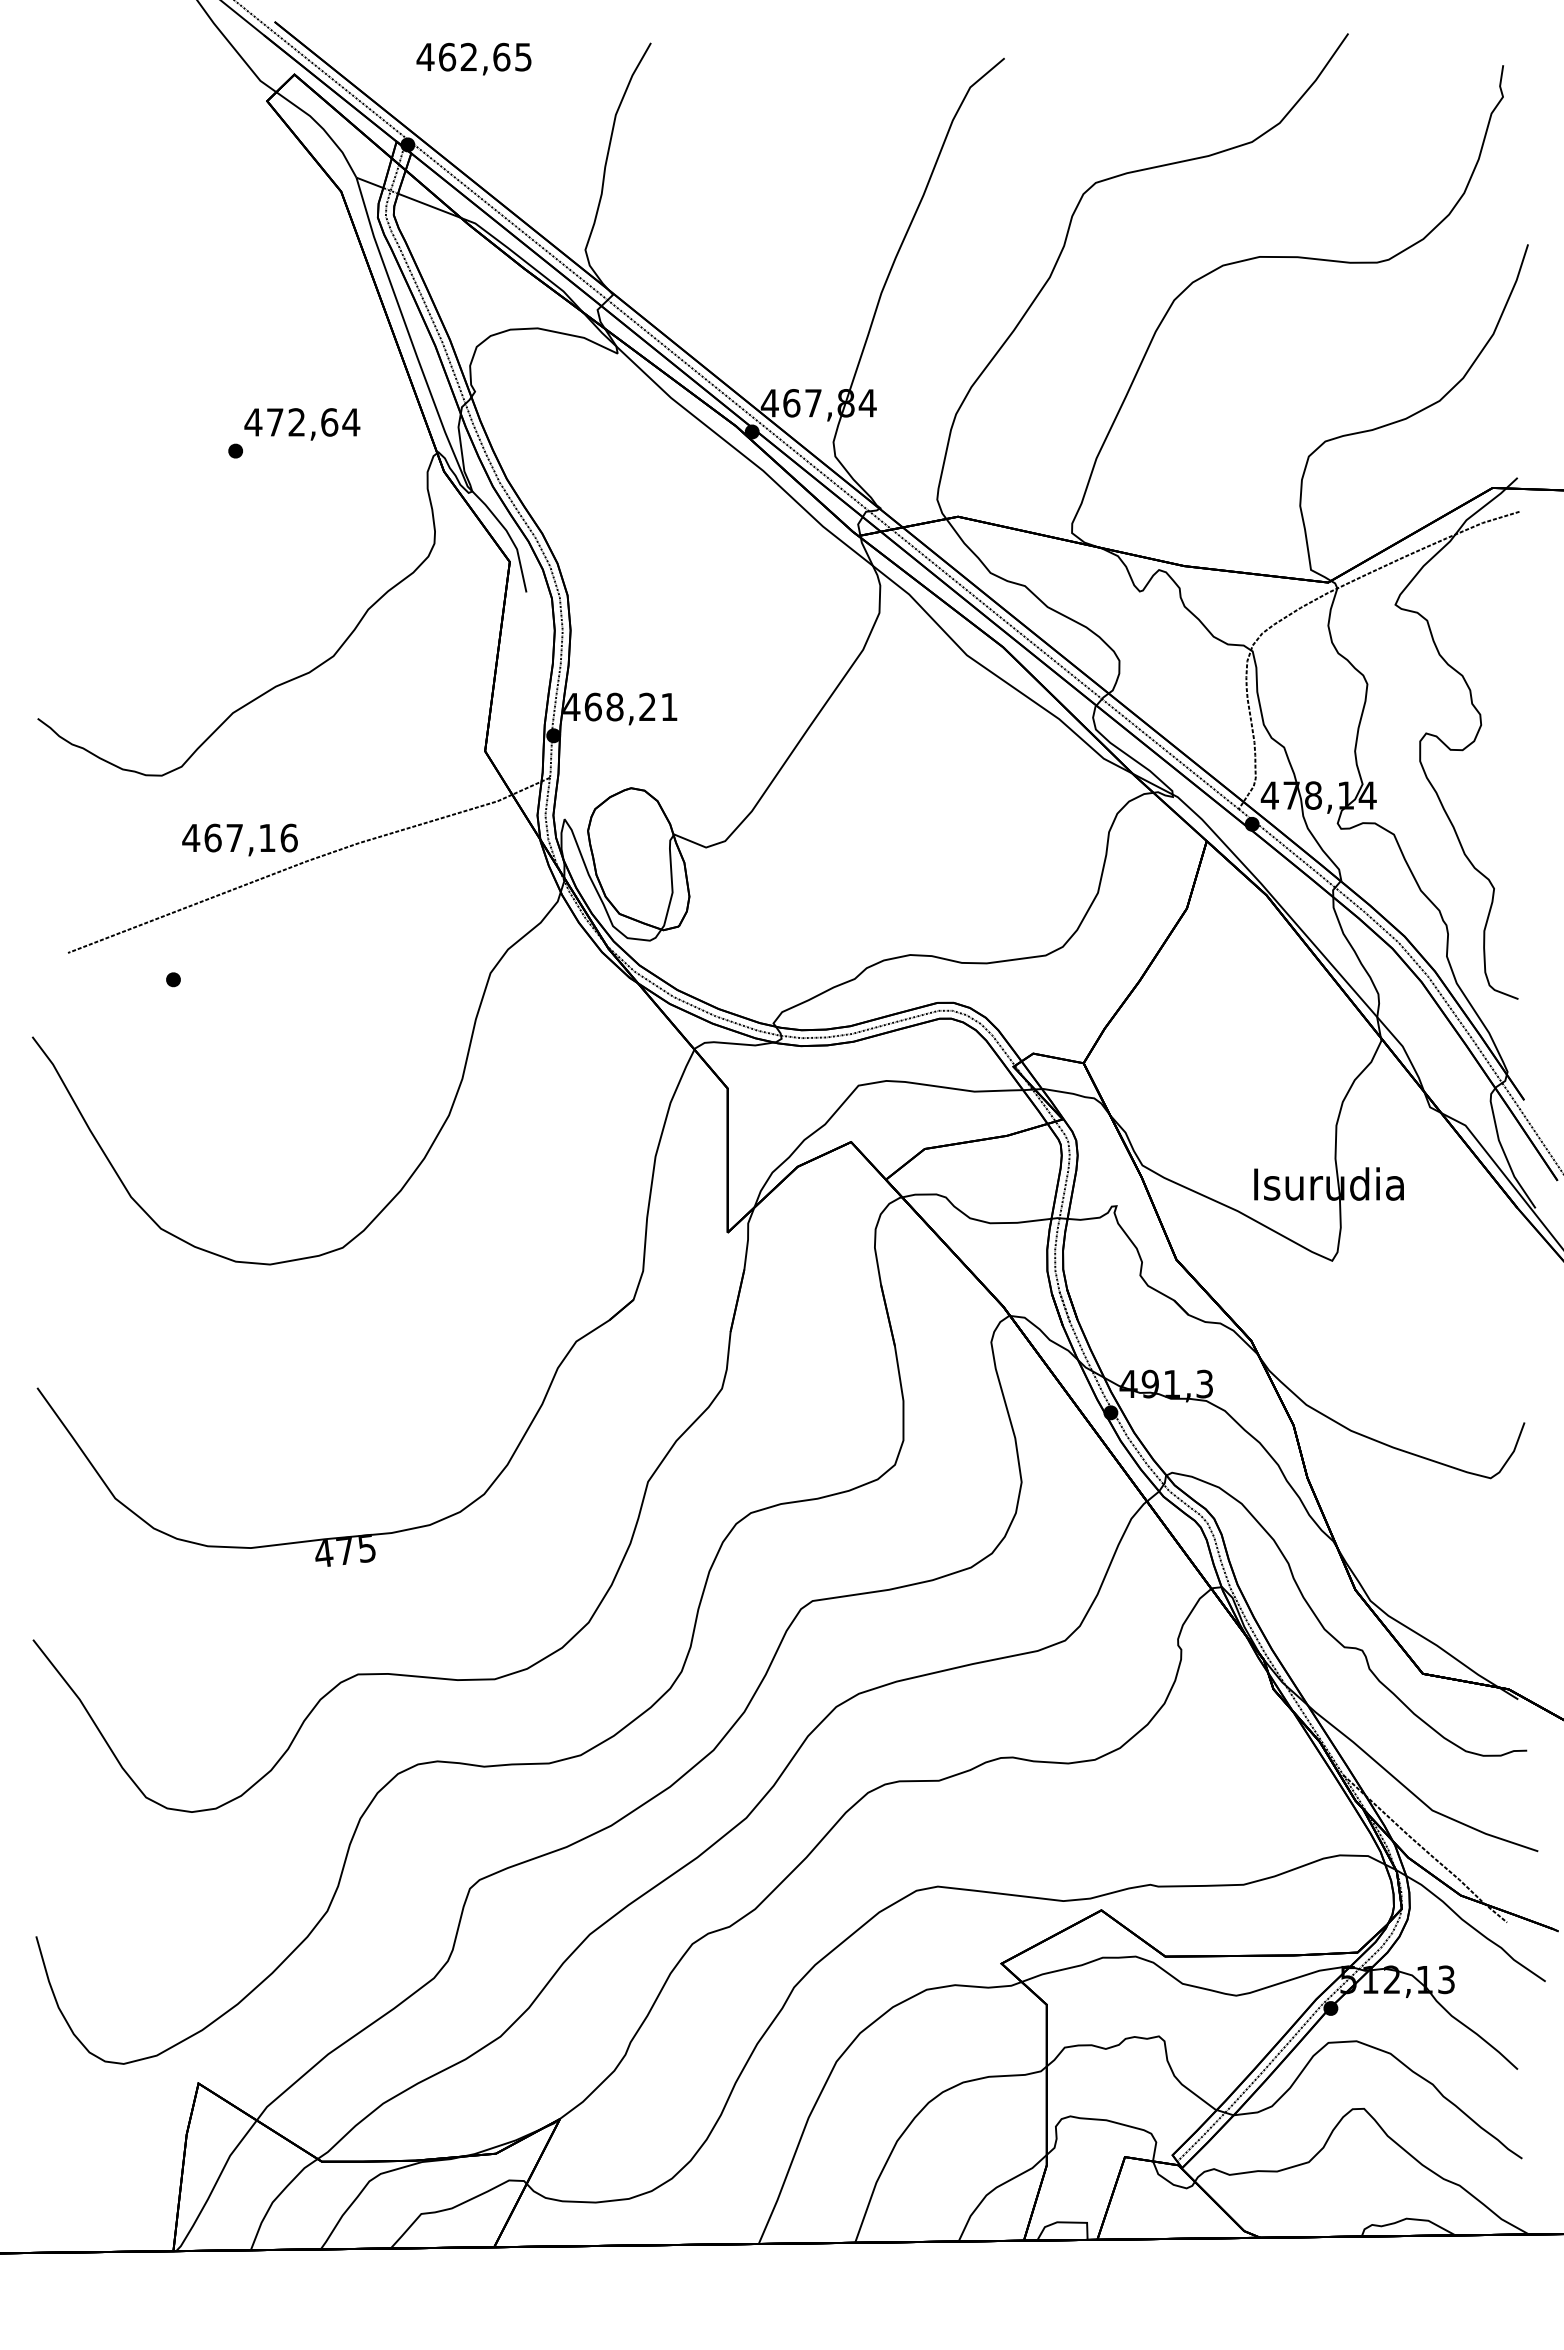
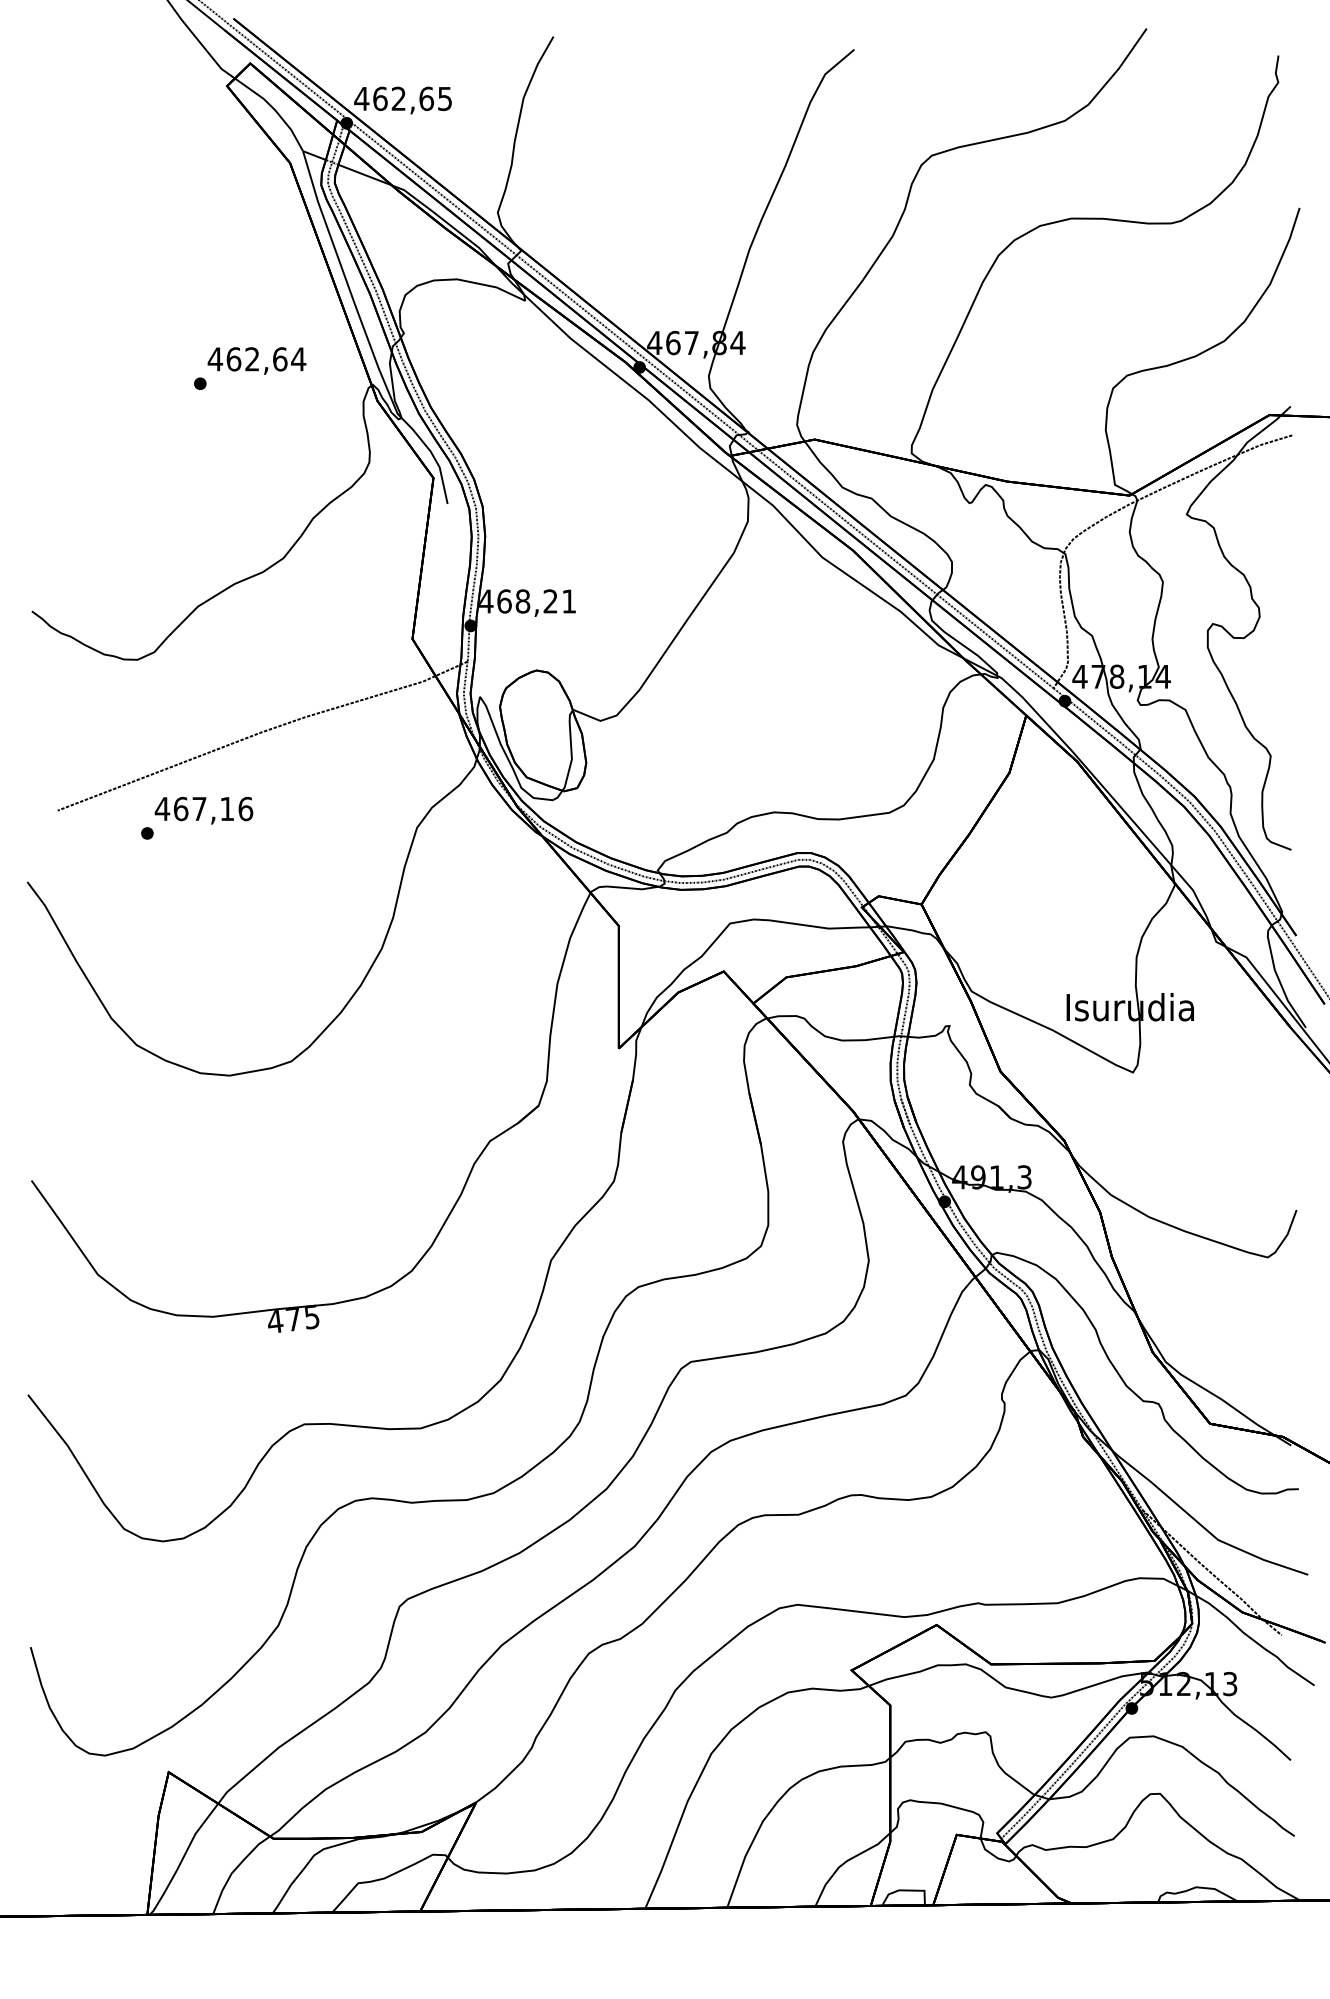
text: (473, 58) -> (402, 99), moved
text: (274, 422) -> (233, 359), 472,64 -> 462,64
text: (239, 839) -> (203, 810), moved

